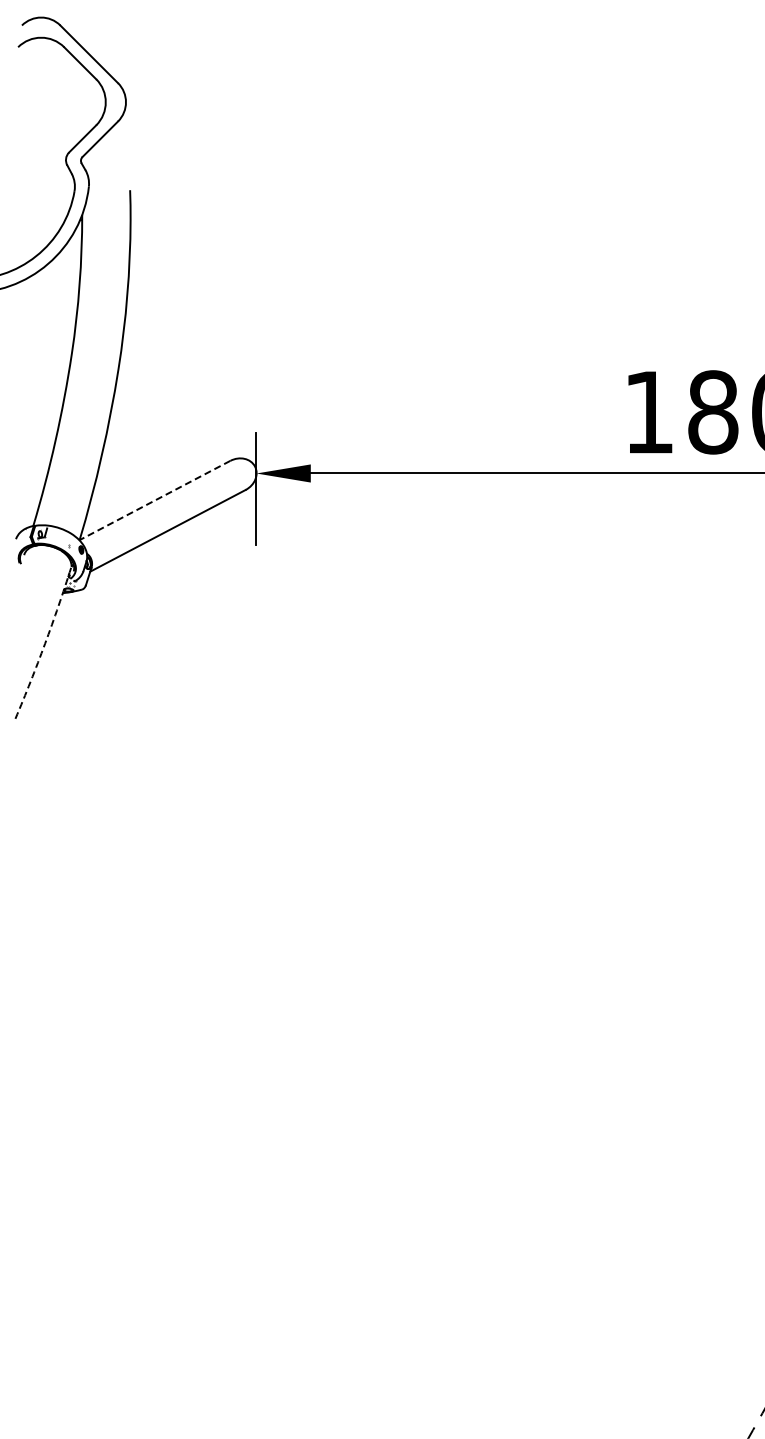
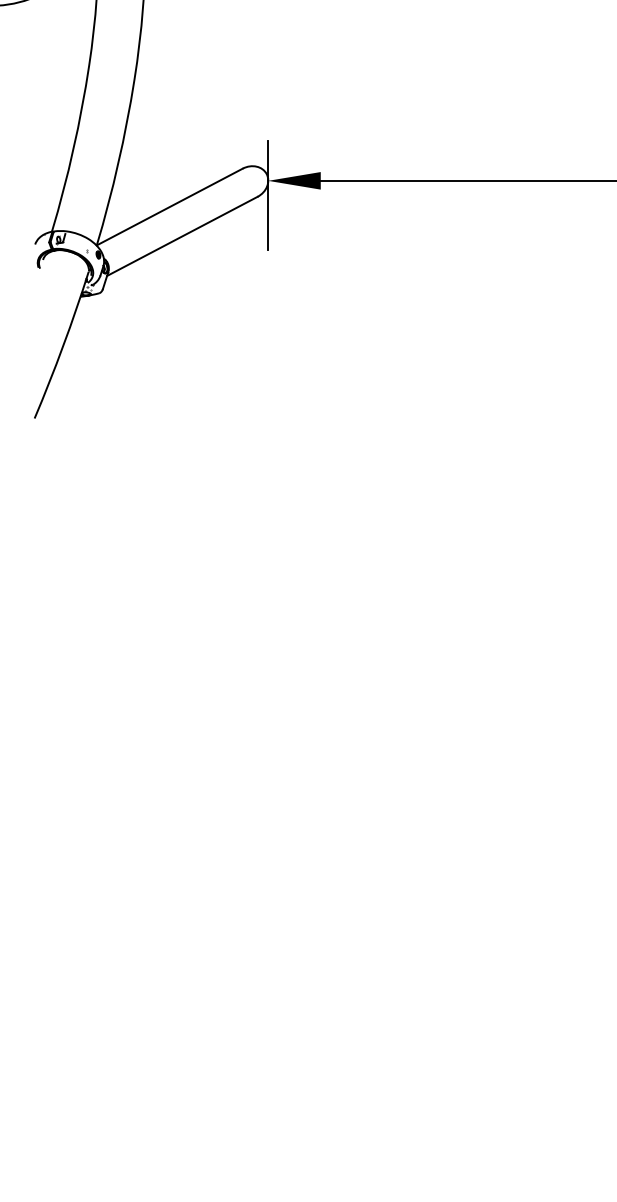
line: (154, 500) -> (169, 207), dashed -> solid
line: (45, 643) -> (63, 345), dashed -> solid

